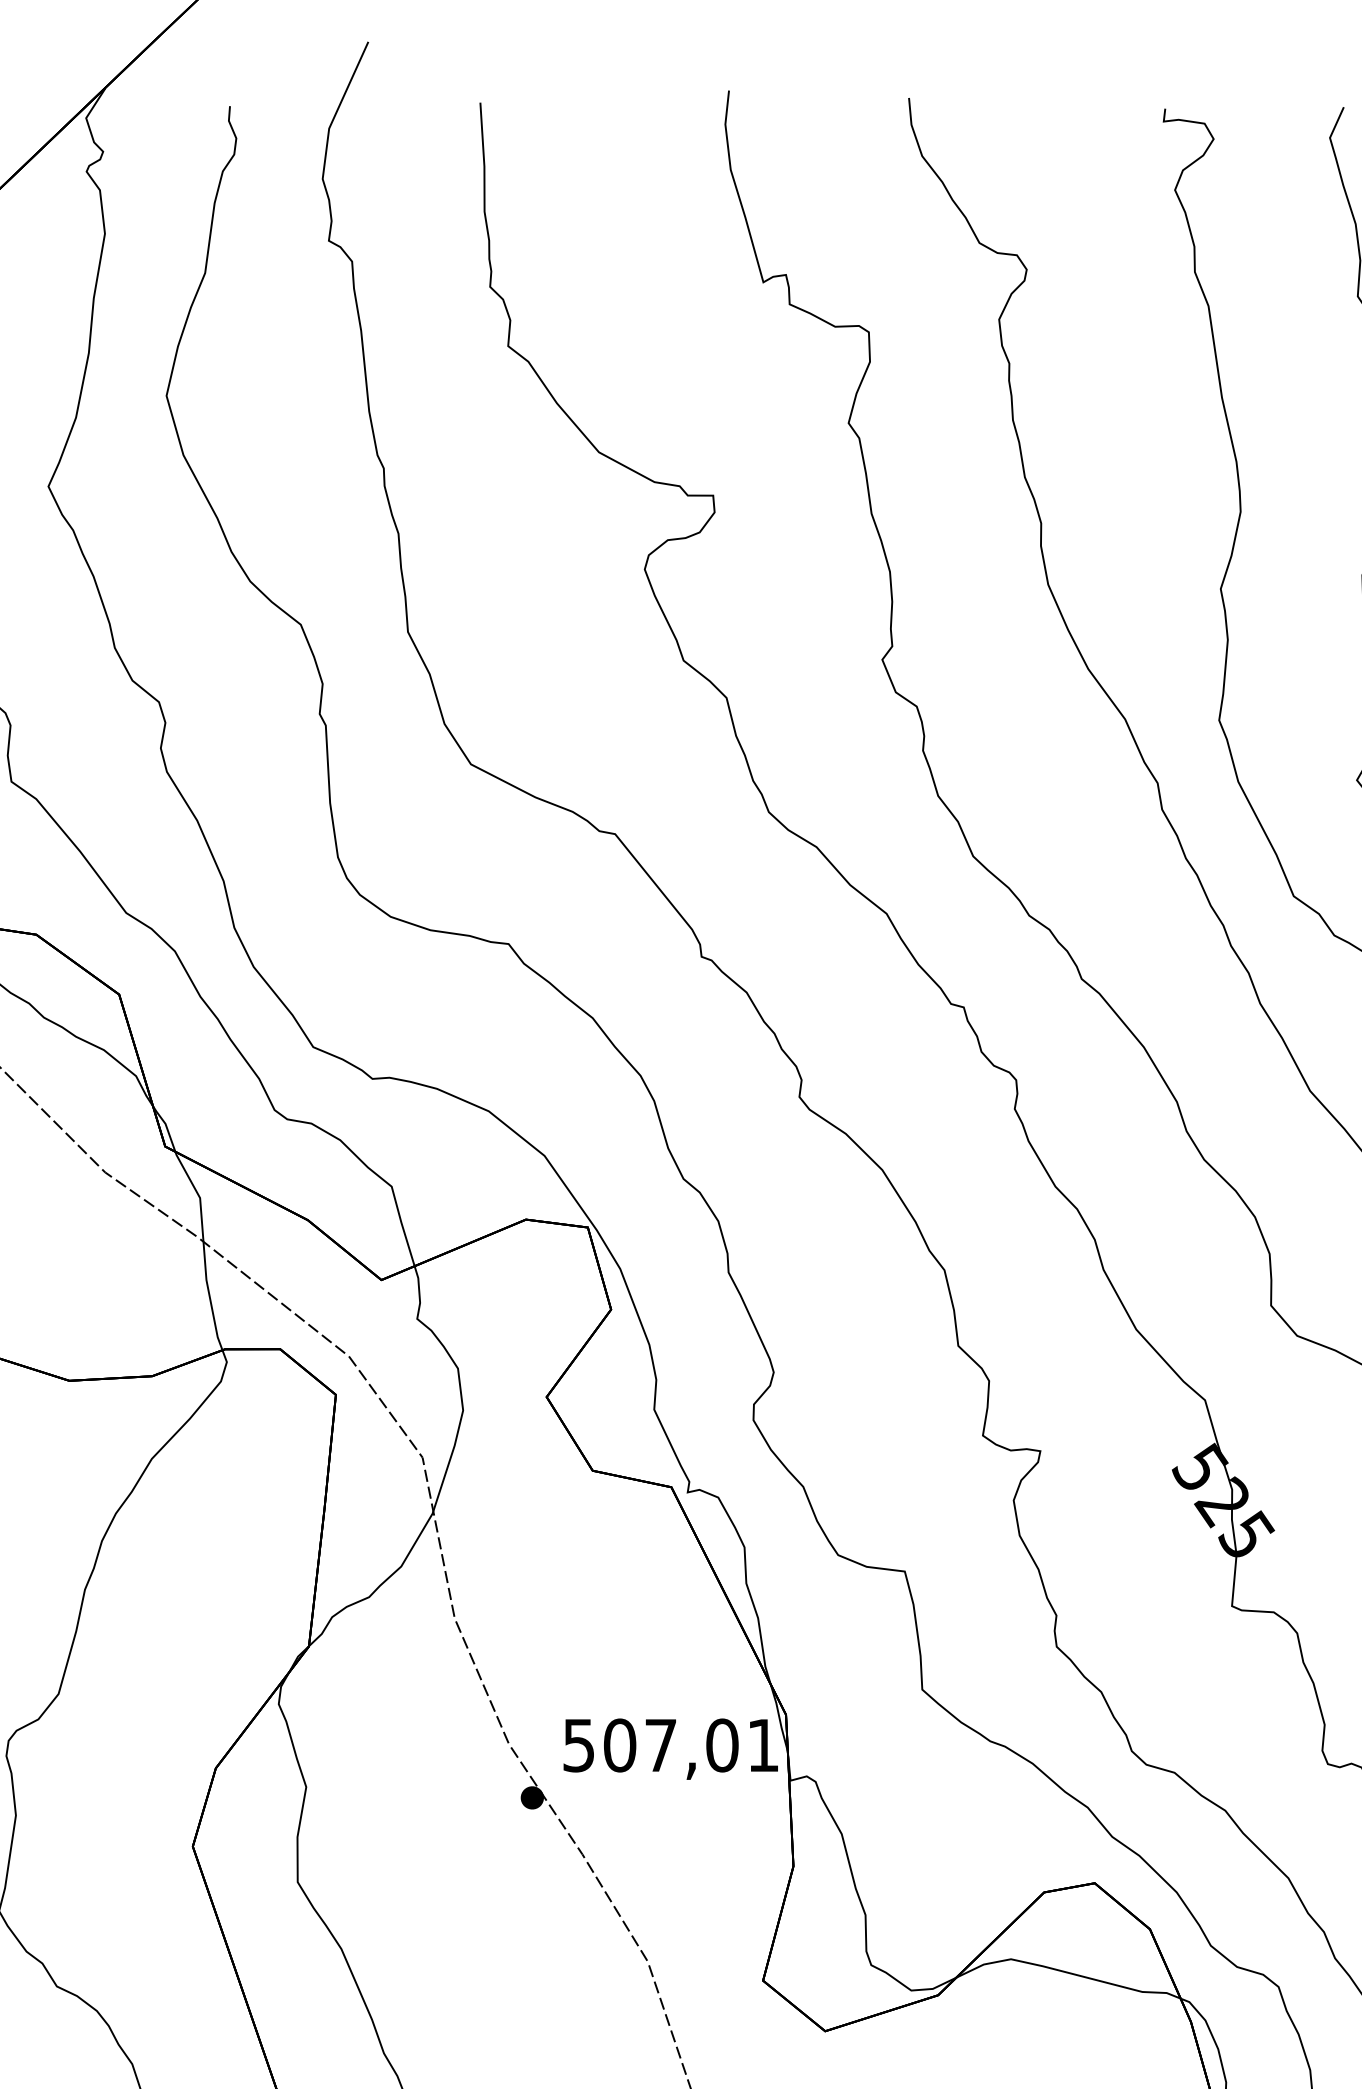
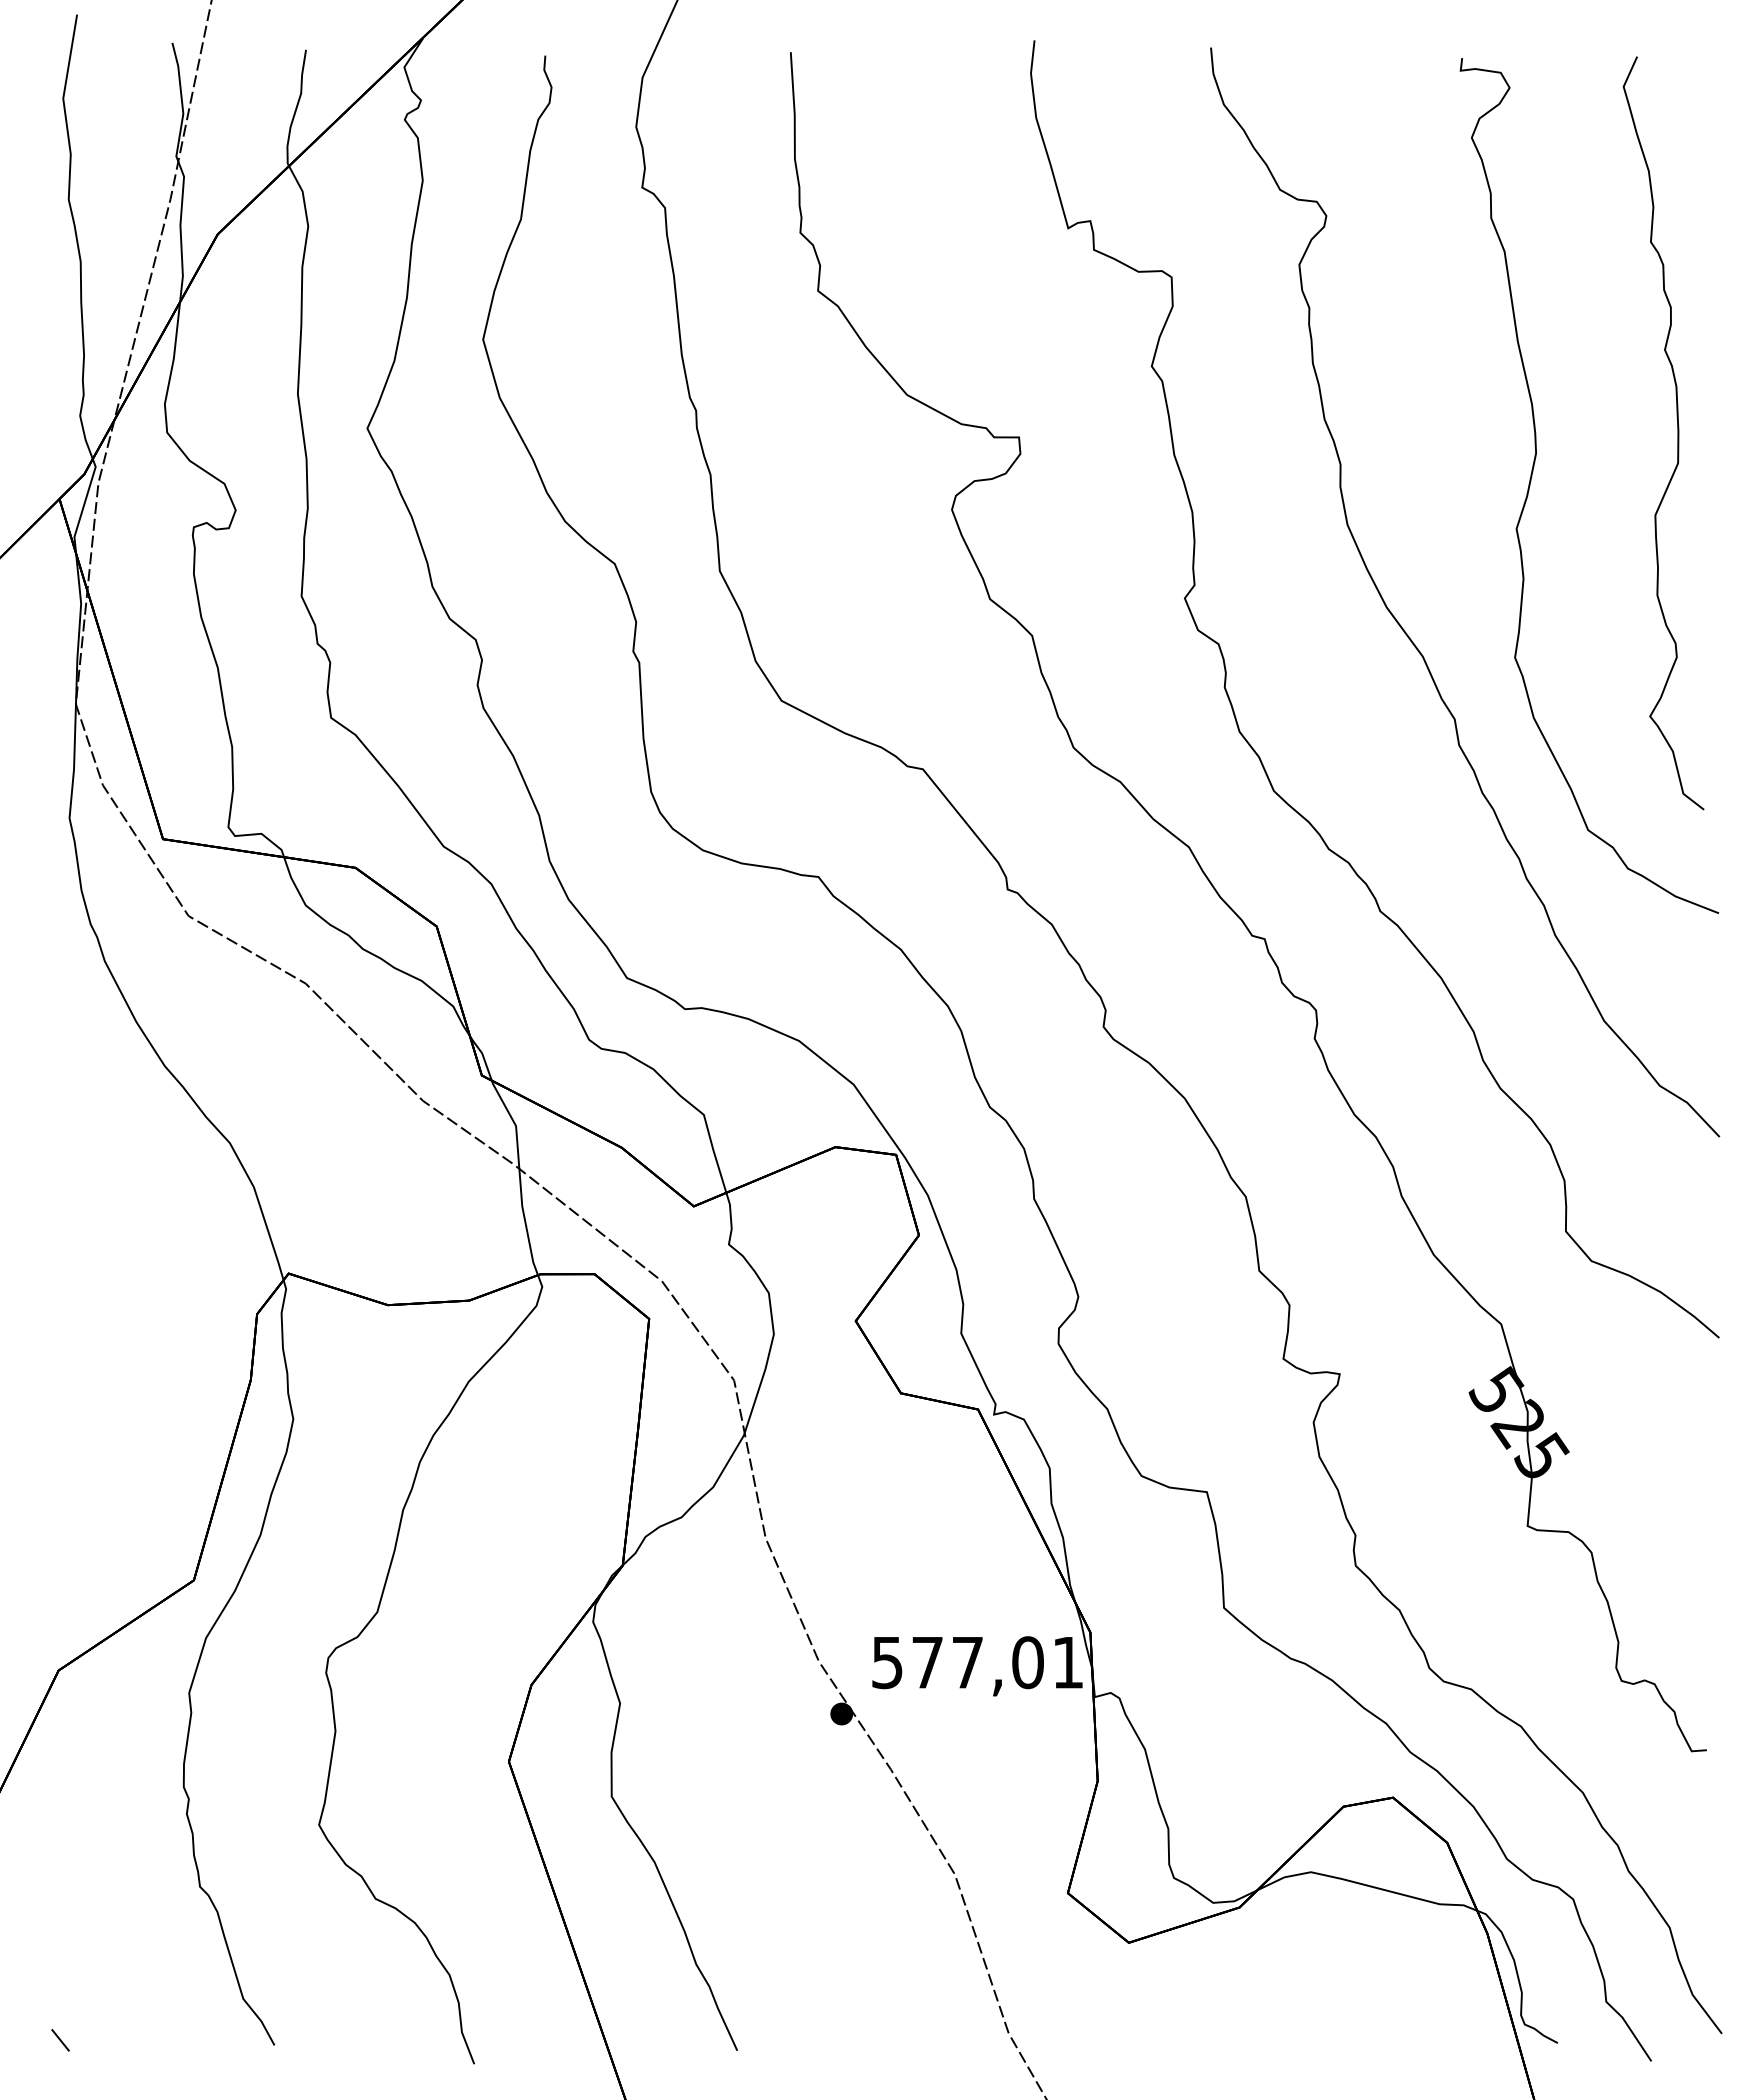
text: (619, 1745) -> (927, 1662), 507,01 -> 577,01

